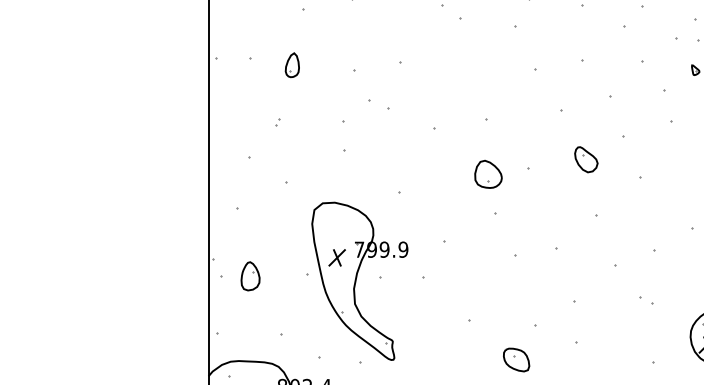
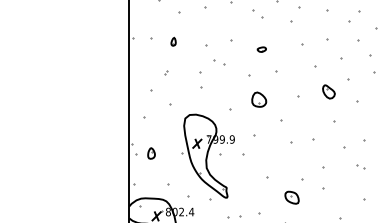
part: (292, 64) -> (173, 41), size x0.62
part: (458, 79) -> (261, 49), added
part: (488, 173) -> (259, 99), moved
part: (250, 276) -> (151, 153), size x0.71

